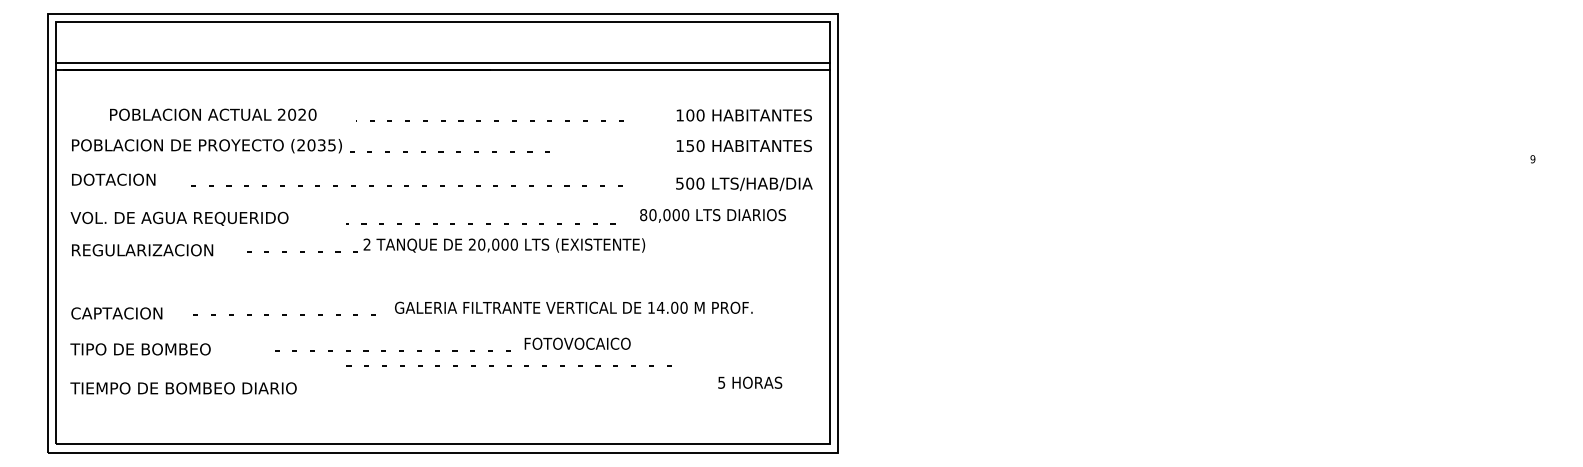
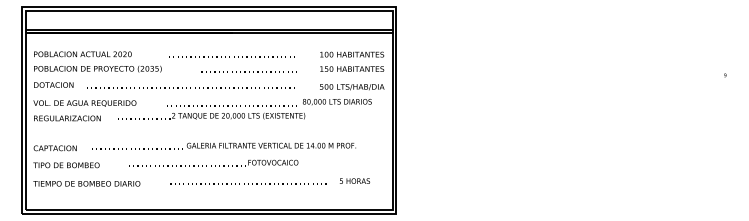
text: (212, 115) -> (82, 54), moved
line: (457, 151) -> (249, 71), moved
line: (510, 364) -> (248, 183), moved

